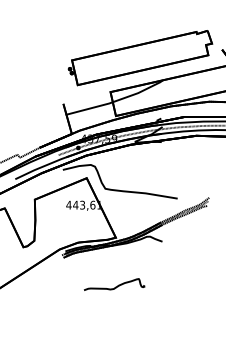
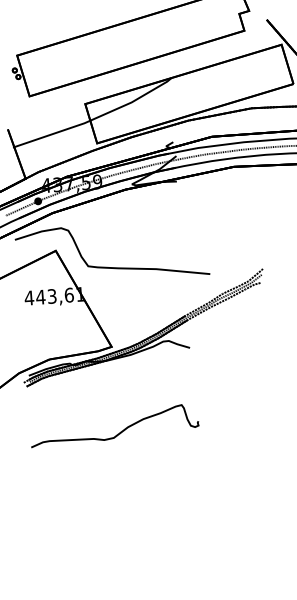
part: (114, 284) -> (114, 425), size x1.67

